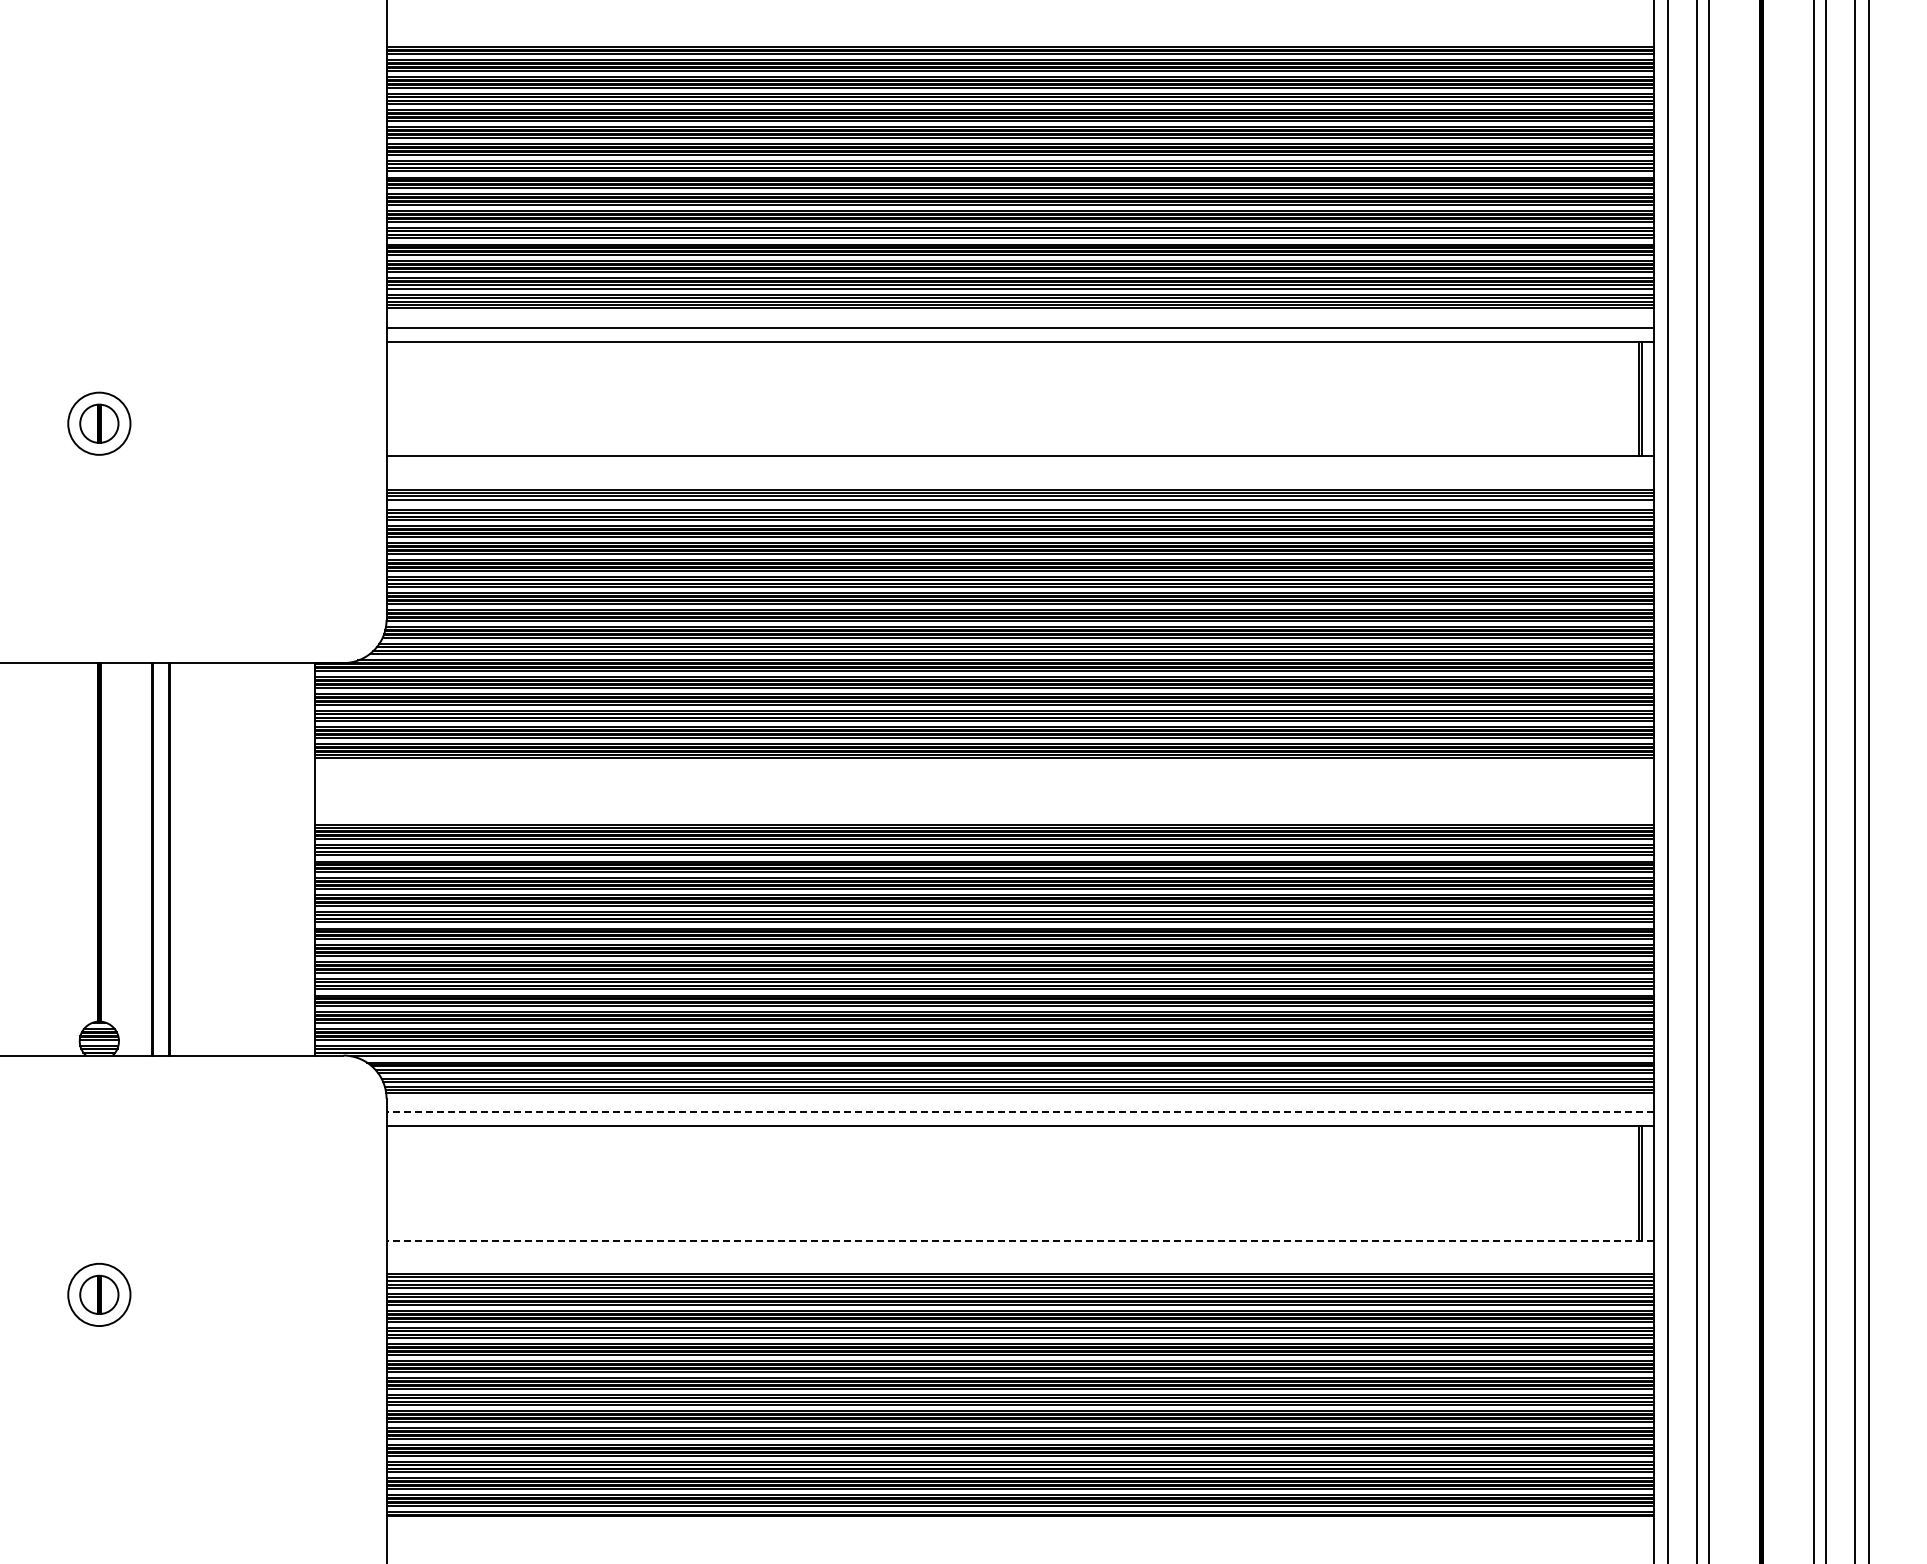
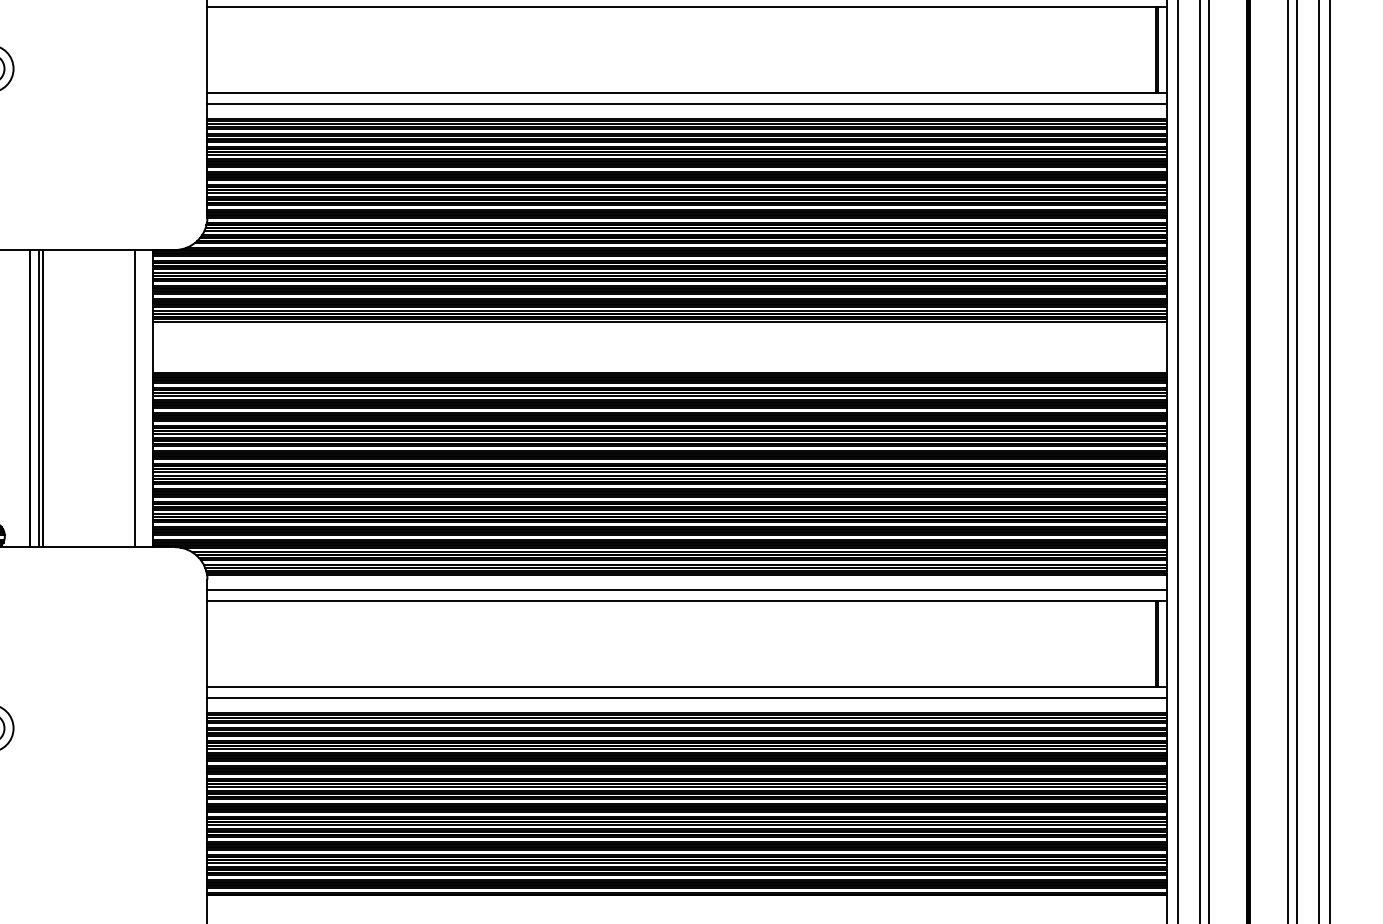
line: (1019, 470) -> (686, 104), added
line: (1019, 503) -> (686, 129), added
line: (164, 859) -> (39, 398), added
line: (290, 859) -> (134, 398), added
line: (1020, 1112) -> (687, 590), dashed -> solid
line: (1020, 1240) -> (687, 687), dashed -> solid
line: (1019, 1255) -> (686, 698), added

